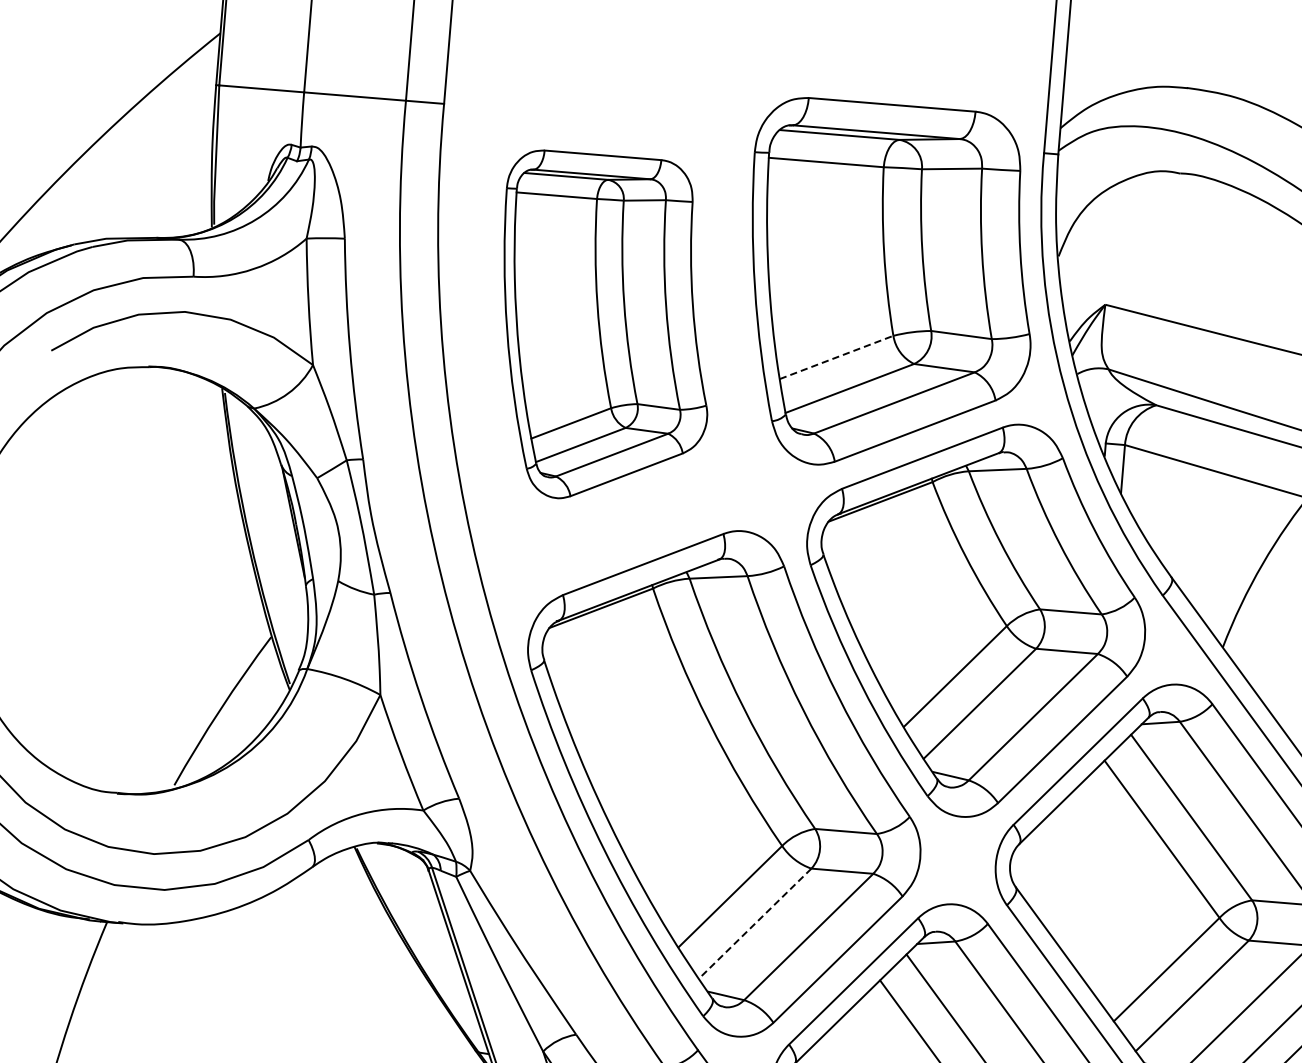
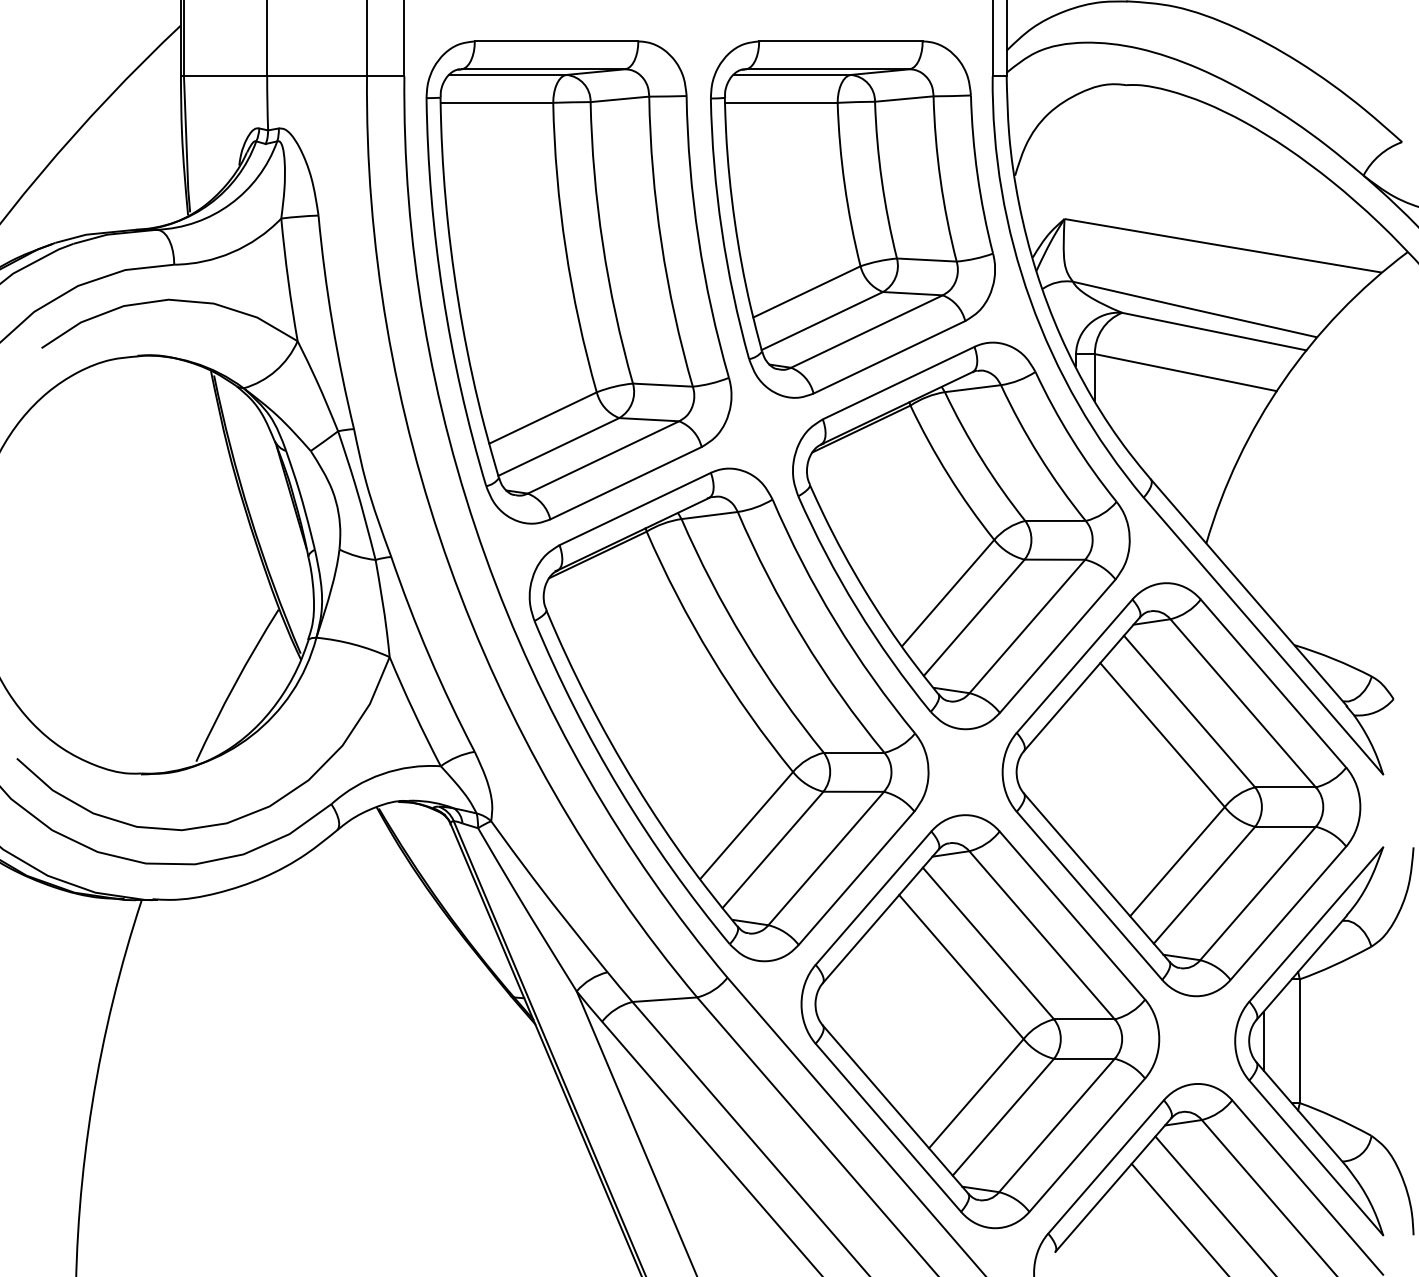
part: (604, 328) -> (578, 282), size x1.43
line: (837, 357) -> (807, 291), dashed -> solid
line: (755, 923) -> (773, 849), dashed -> solid

